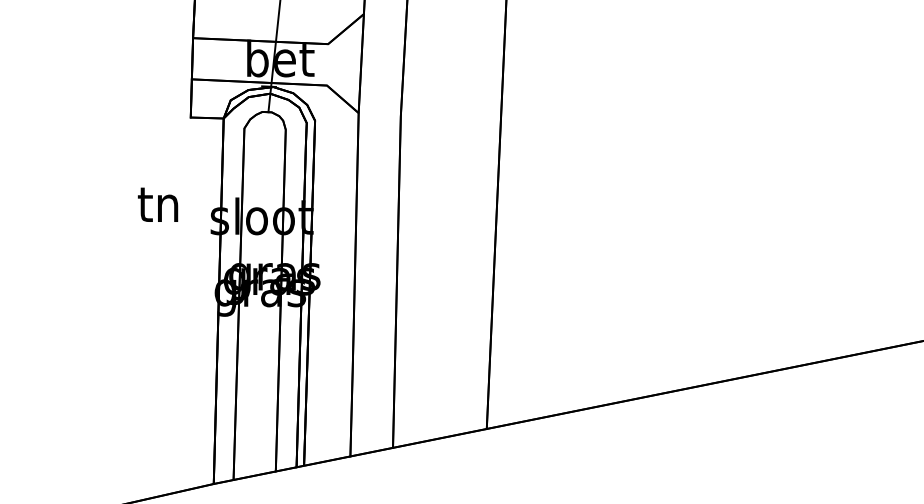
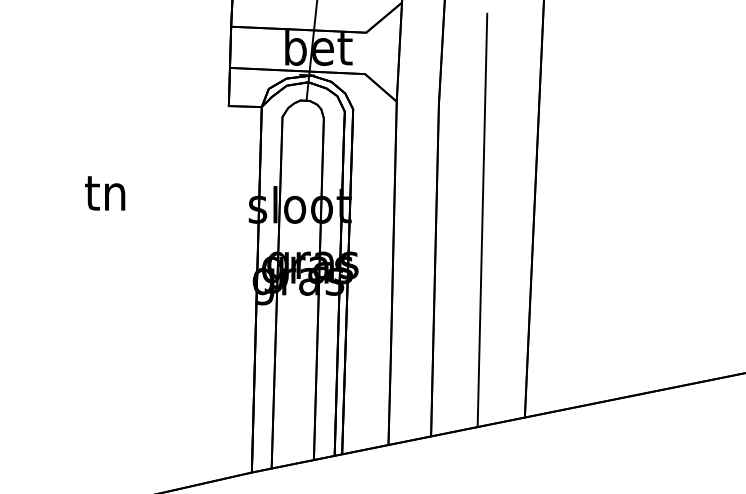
text: (158, 204) -> (105, 193), moved
line: (444, 231) -> (482, 220), added

